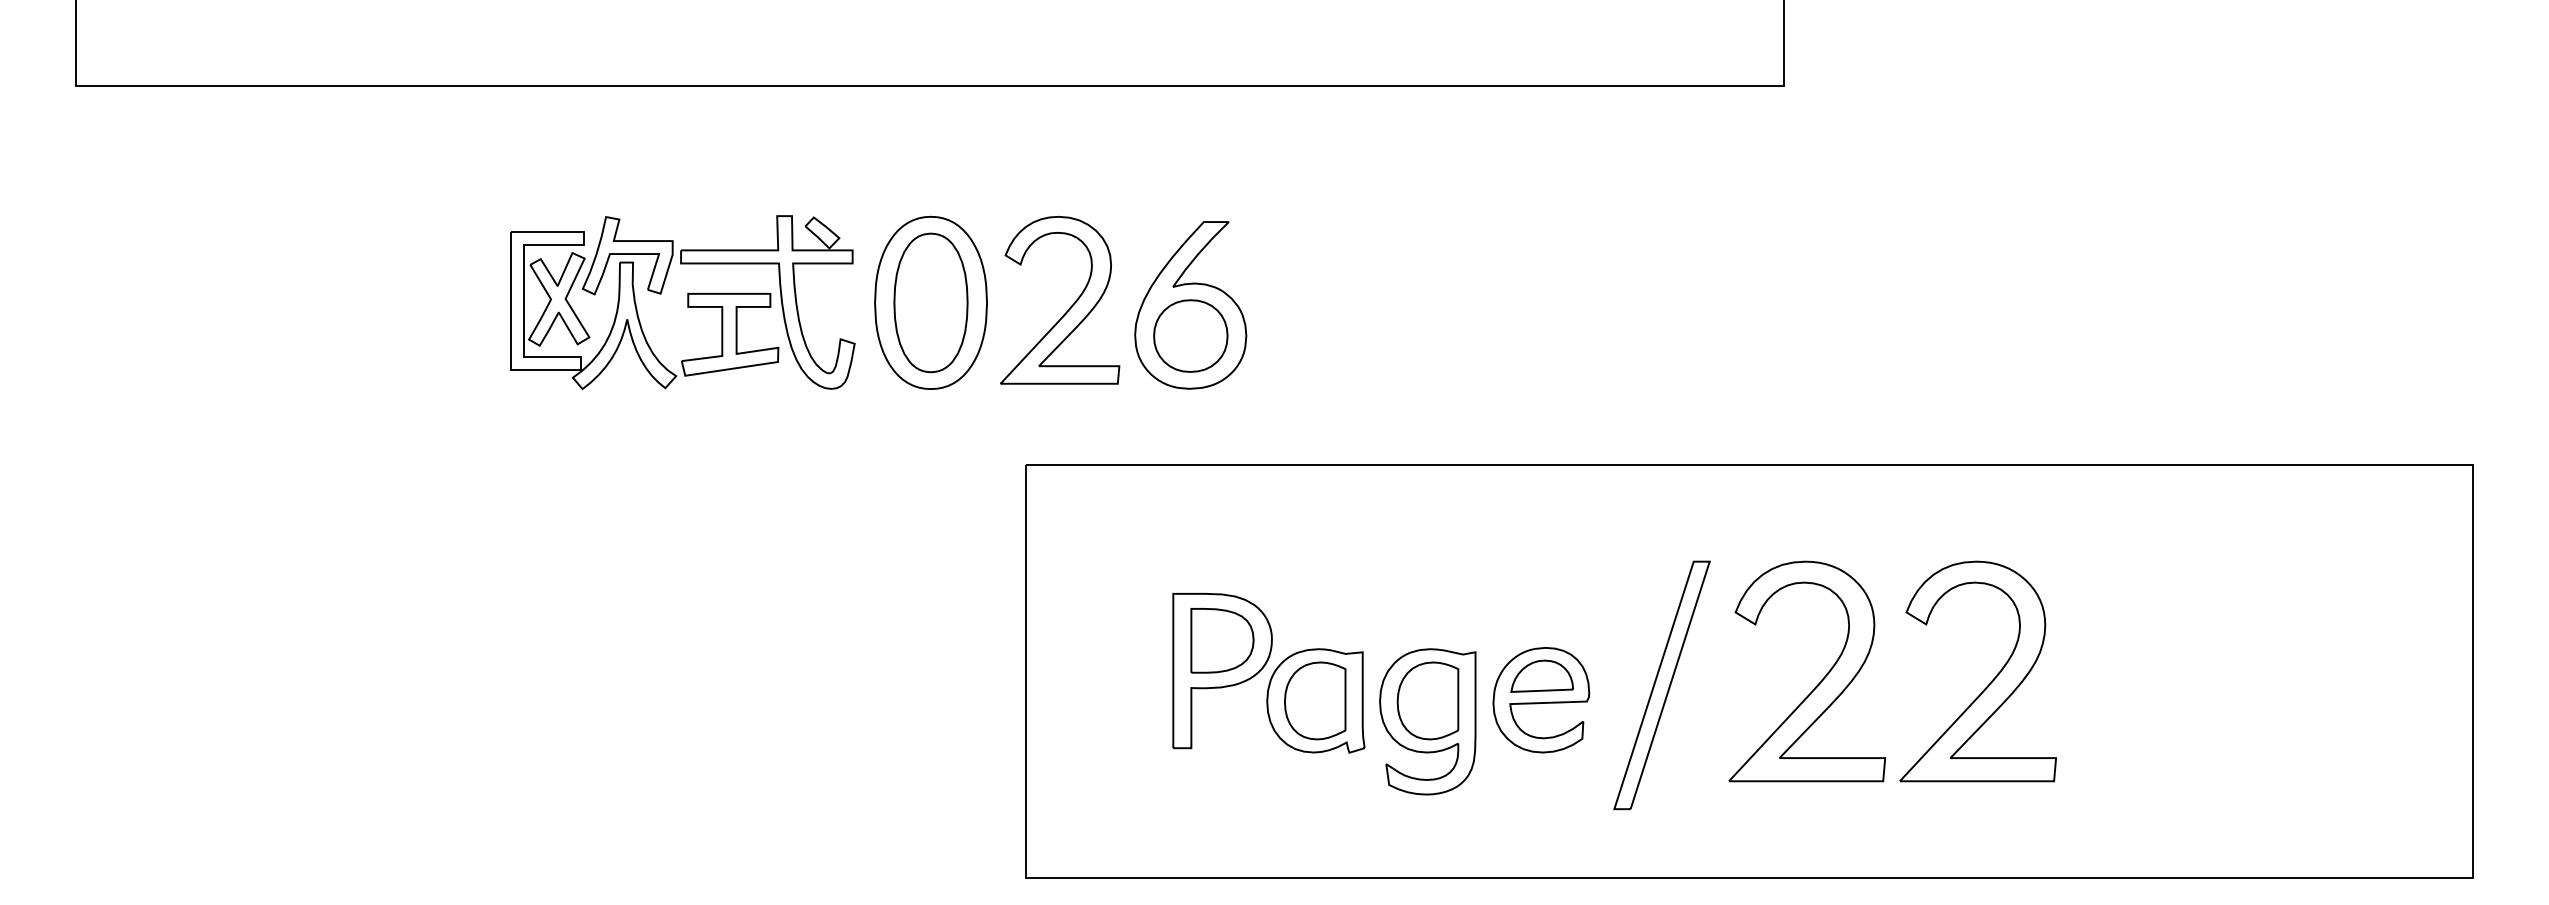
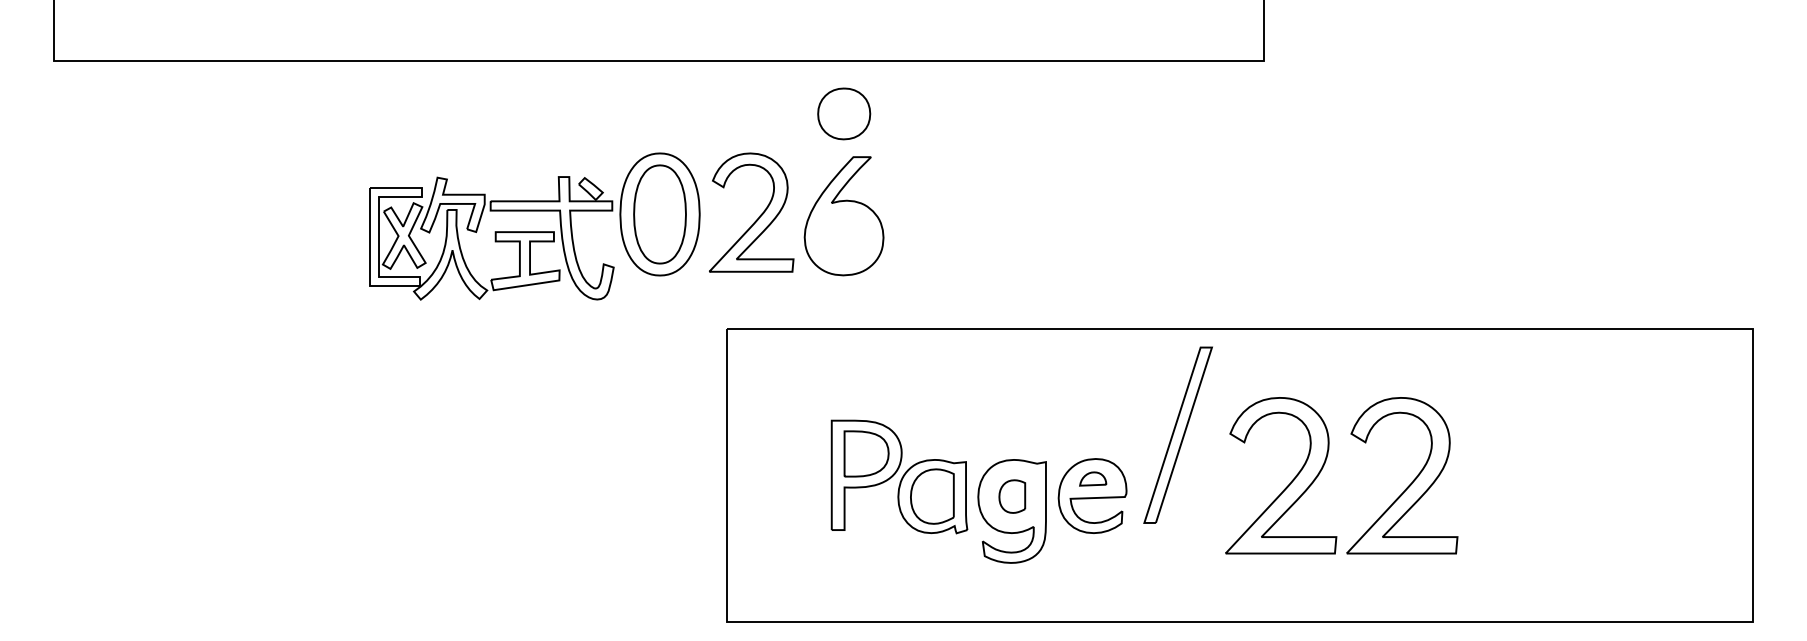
part: (682, 302) -> (491, 238), moved
part: (1190, 335) -> (843, 113), moved
part: (1541, 675) -> (1092, 478), size x0.6
part: (1661, 685) -> (1177, 435), moved
part: (1427, 700) -> (1011, 496), size x0.6

